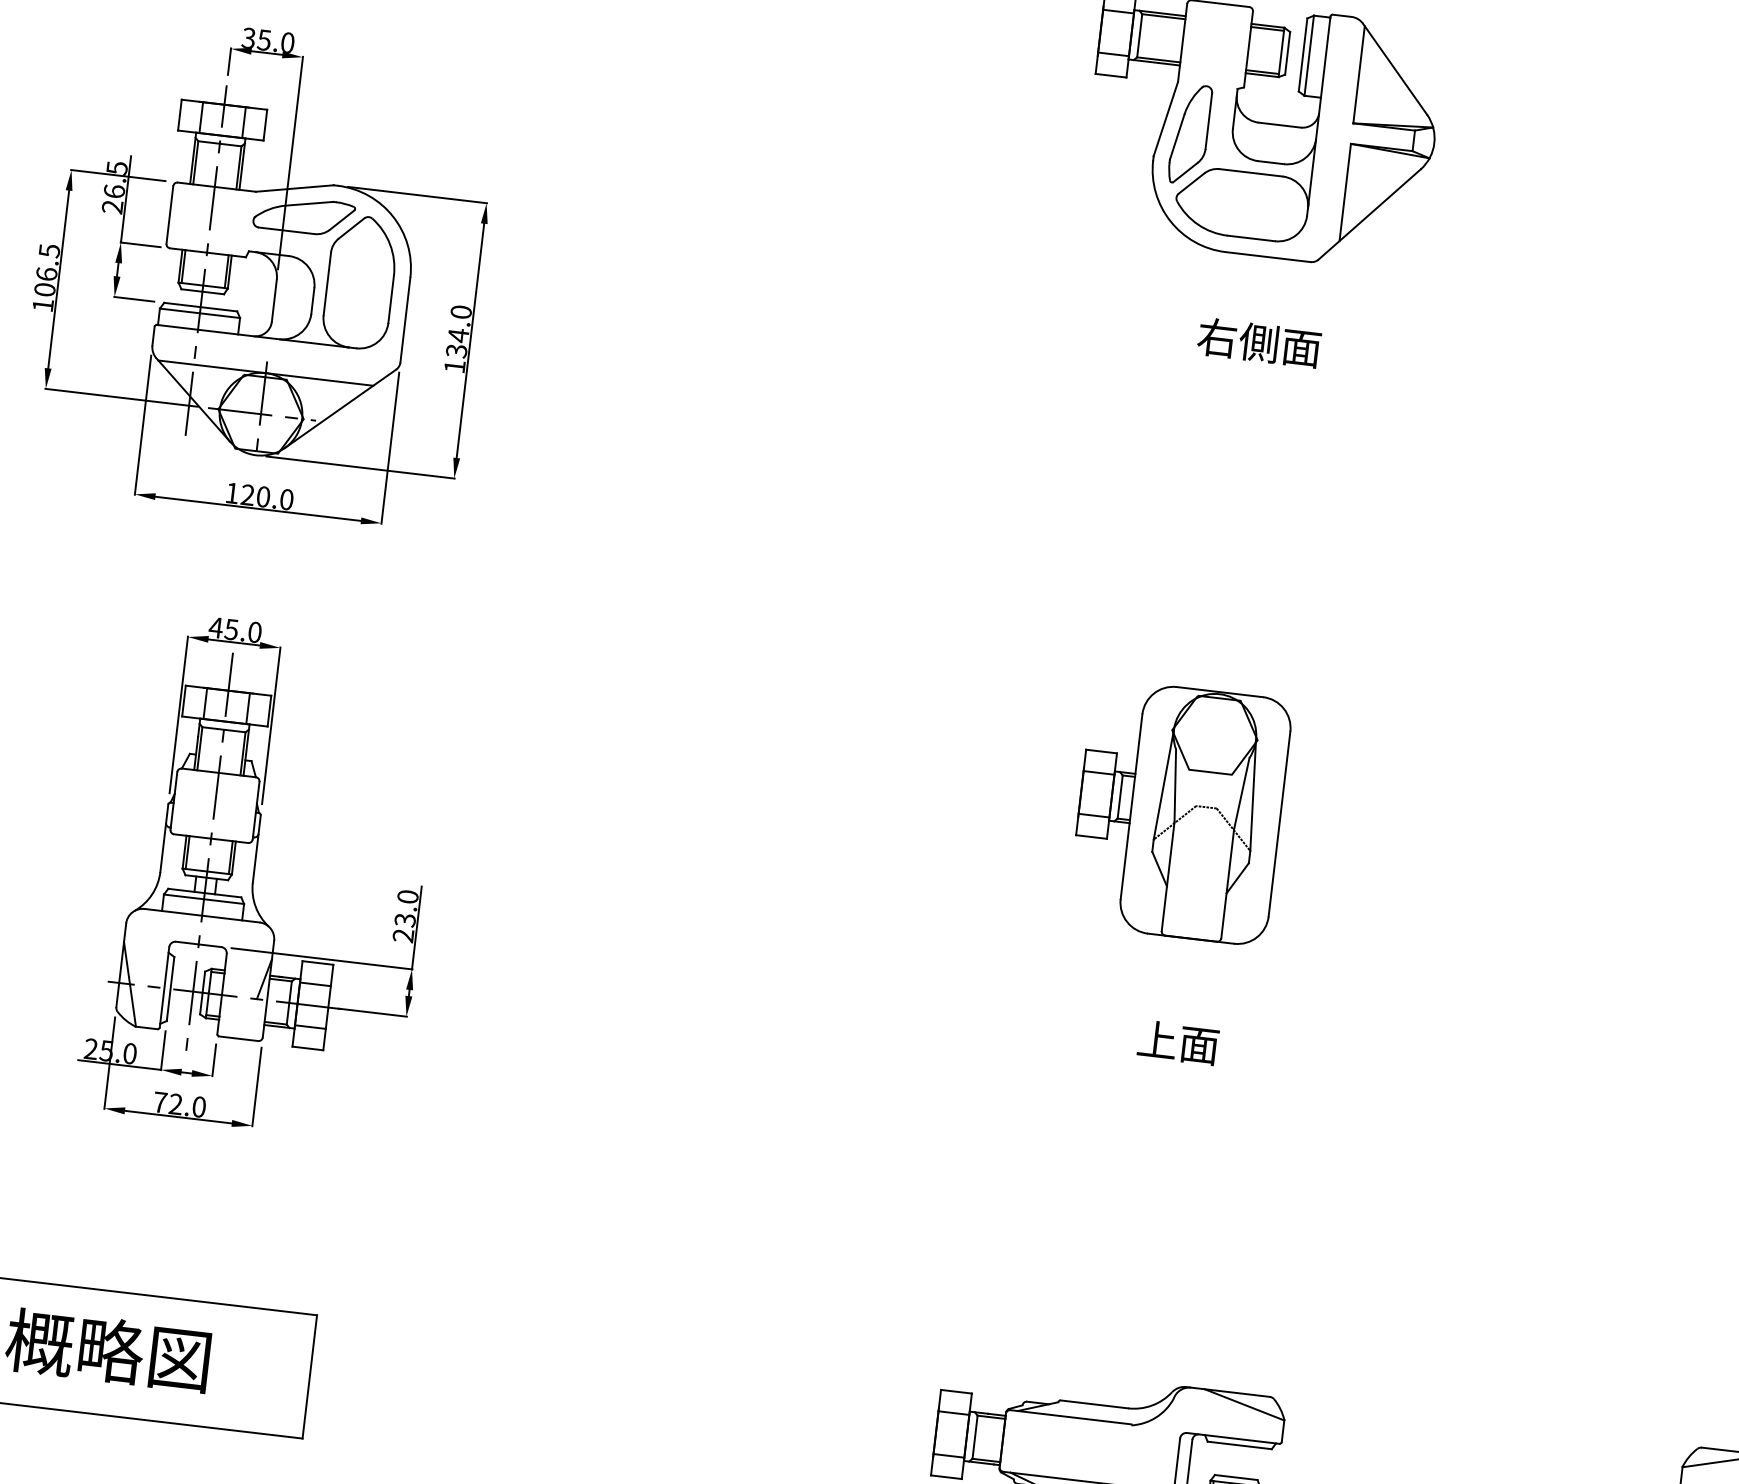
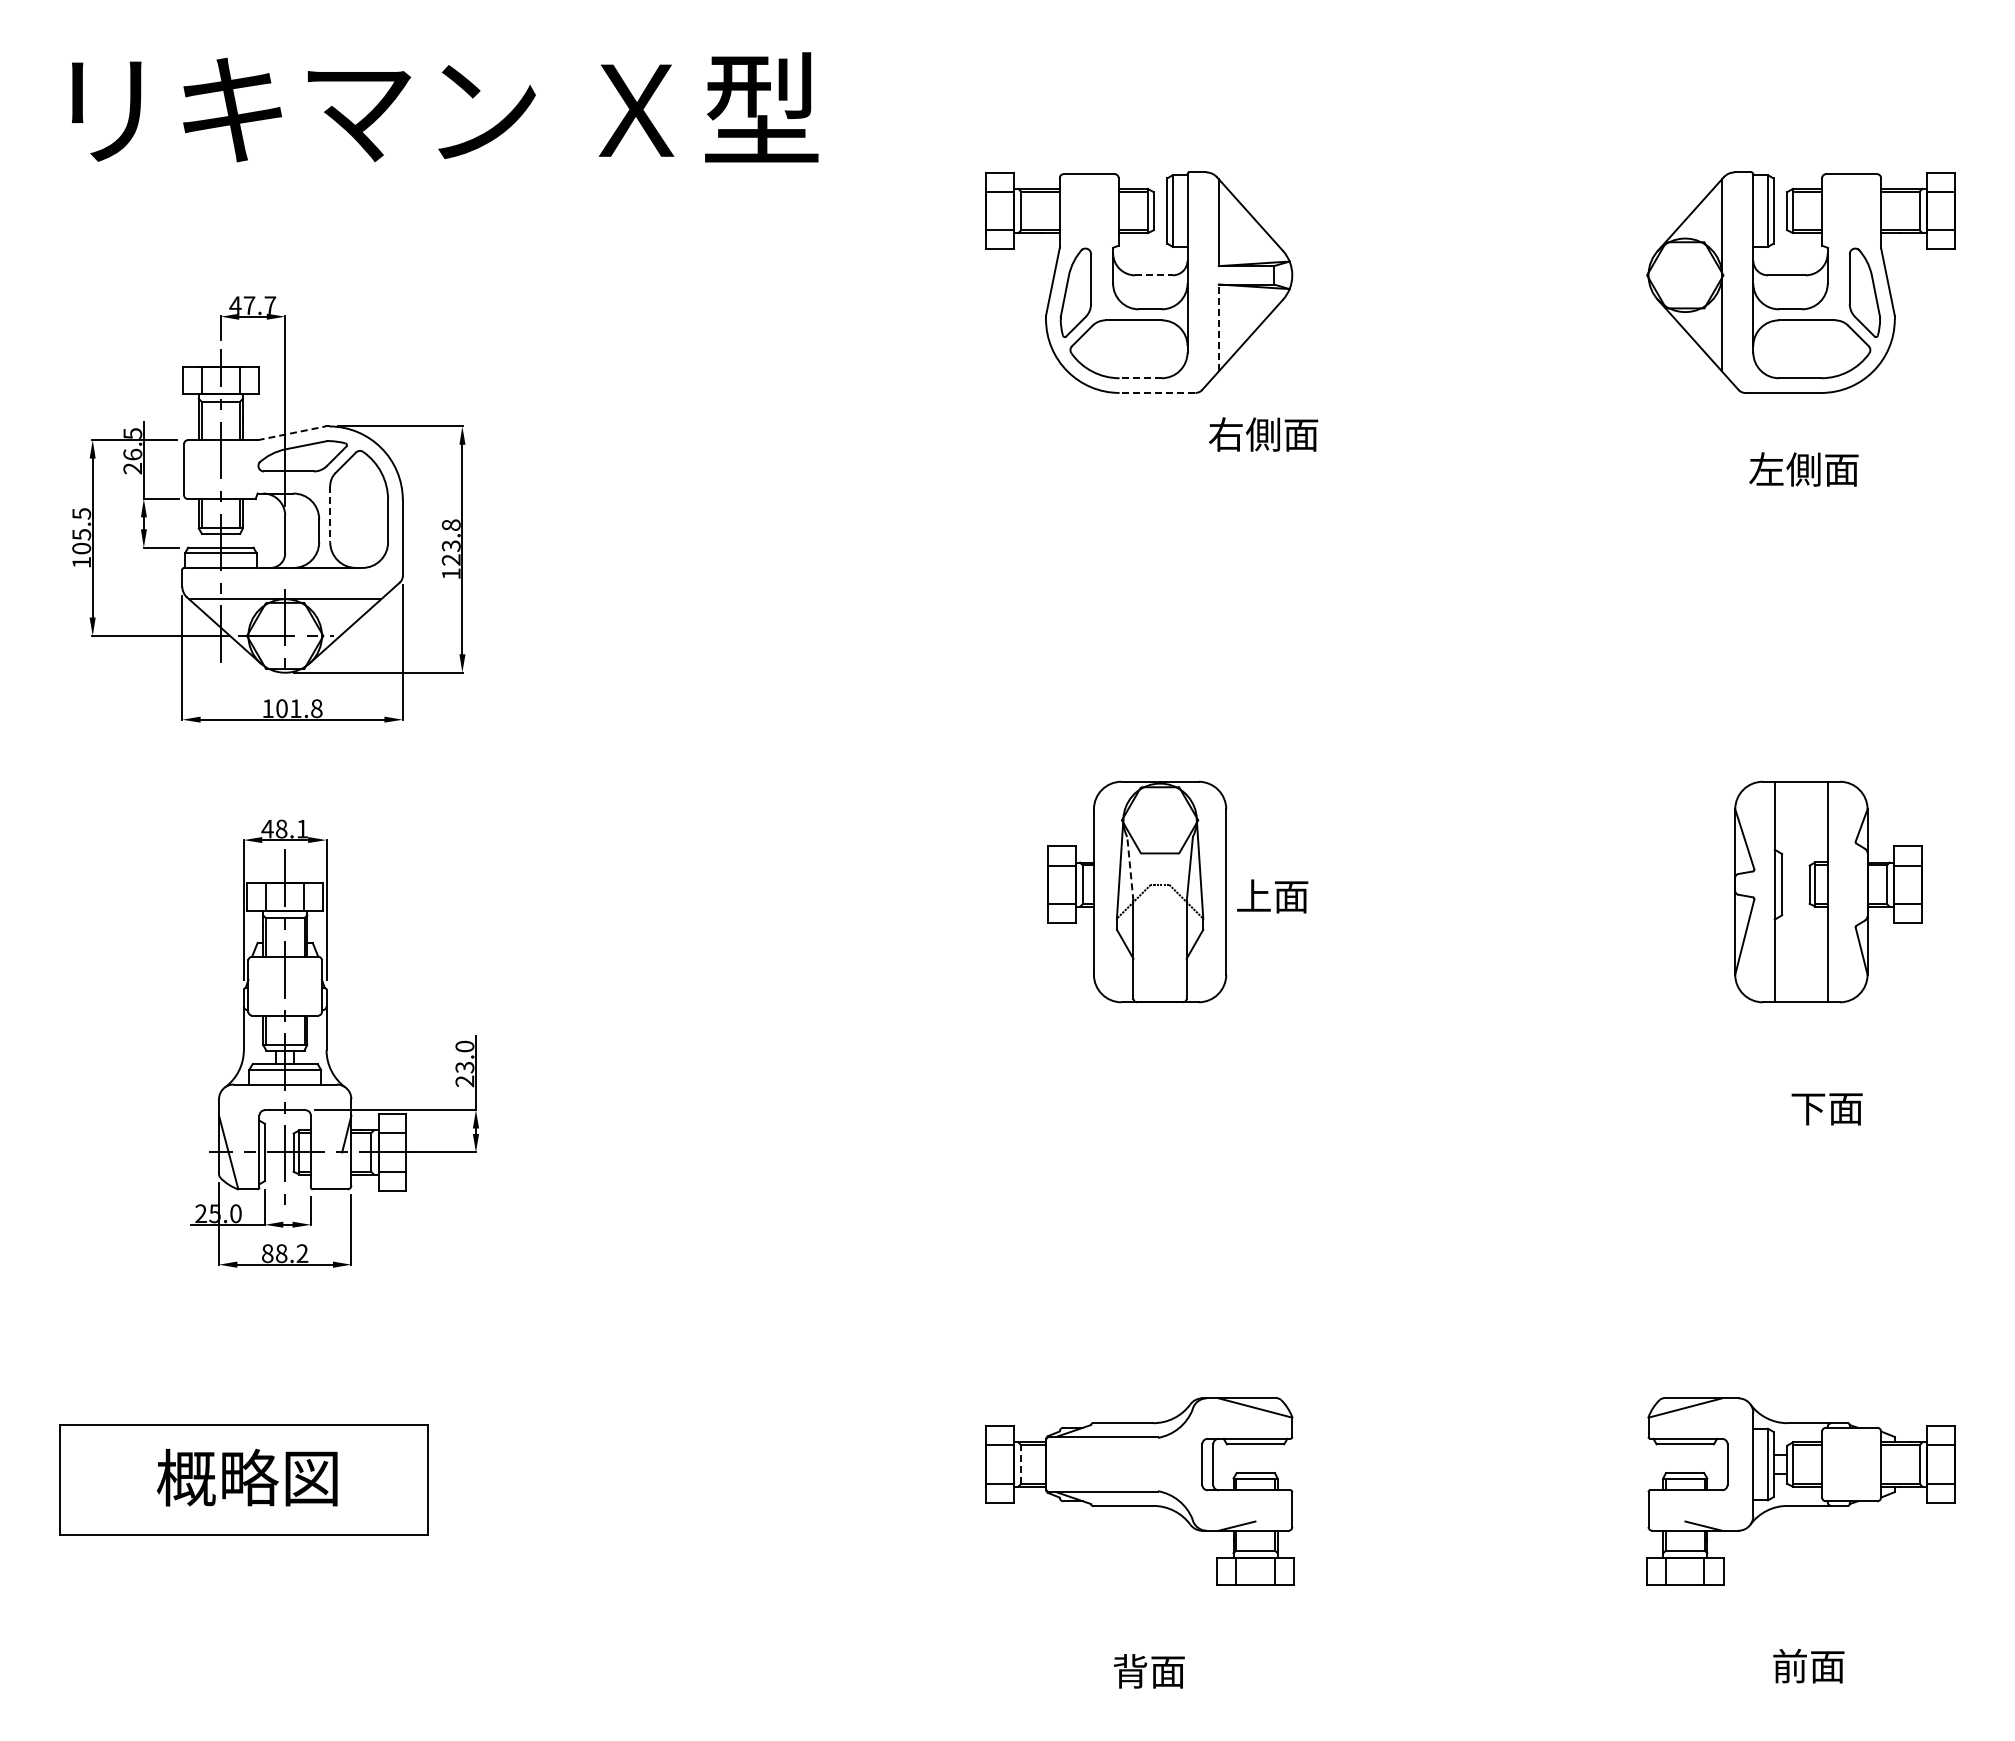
text: (267, 40) -> (252, 305), 35.0 -> 47.7
line: (1280, 125) -> (1154, 275), solid -> dashed
line: (294, 188) -> (291, 433), solid -> dashed
line: (1344, 191) -> (1218, 327), solid -> dashed
line: (1251, 238) -> (1140, 378), solid -> dashed
line: (1268, 256) -> (1157, 392), solid -> dashed
text: (46, 274) -> (81, 534), 106.5 -> 105.5
line: (327, 284) -> (330, 514), solid -> dashed
text: (458, 331) -> (450, 542), 134.0 -> 123.8
text: (1259, 342) -> (1263, 434), moved
text: (267, 497) -> (299, 708), 120.0 -> 101.8
text: (242, 630) -> (291, 828), 45.0 -> 48.1
line: (1175, 785) -> (1130, 868), solid -> dashed
text: (1178, 1042) -> (1272, 896), moved
text: (180, 1104) -> (285, 1253), 72.0 -> 88.2
line: (975, 1437) -> (1021, 1464), solid -> dashed

